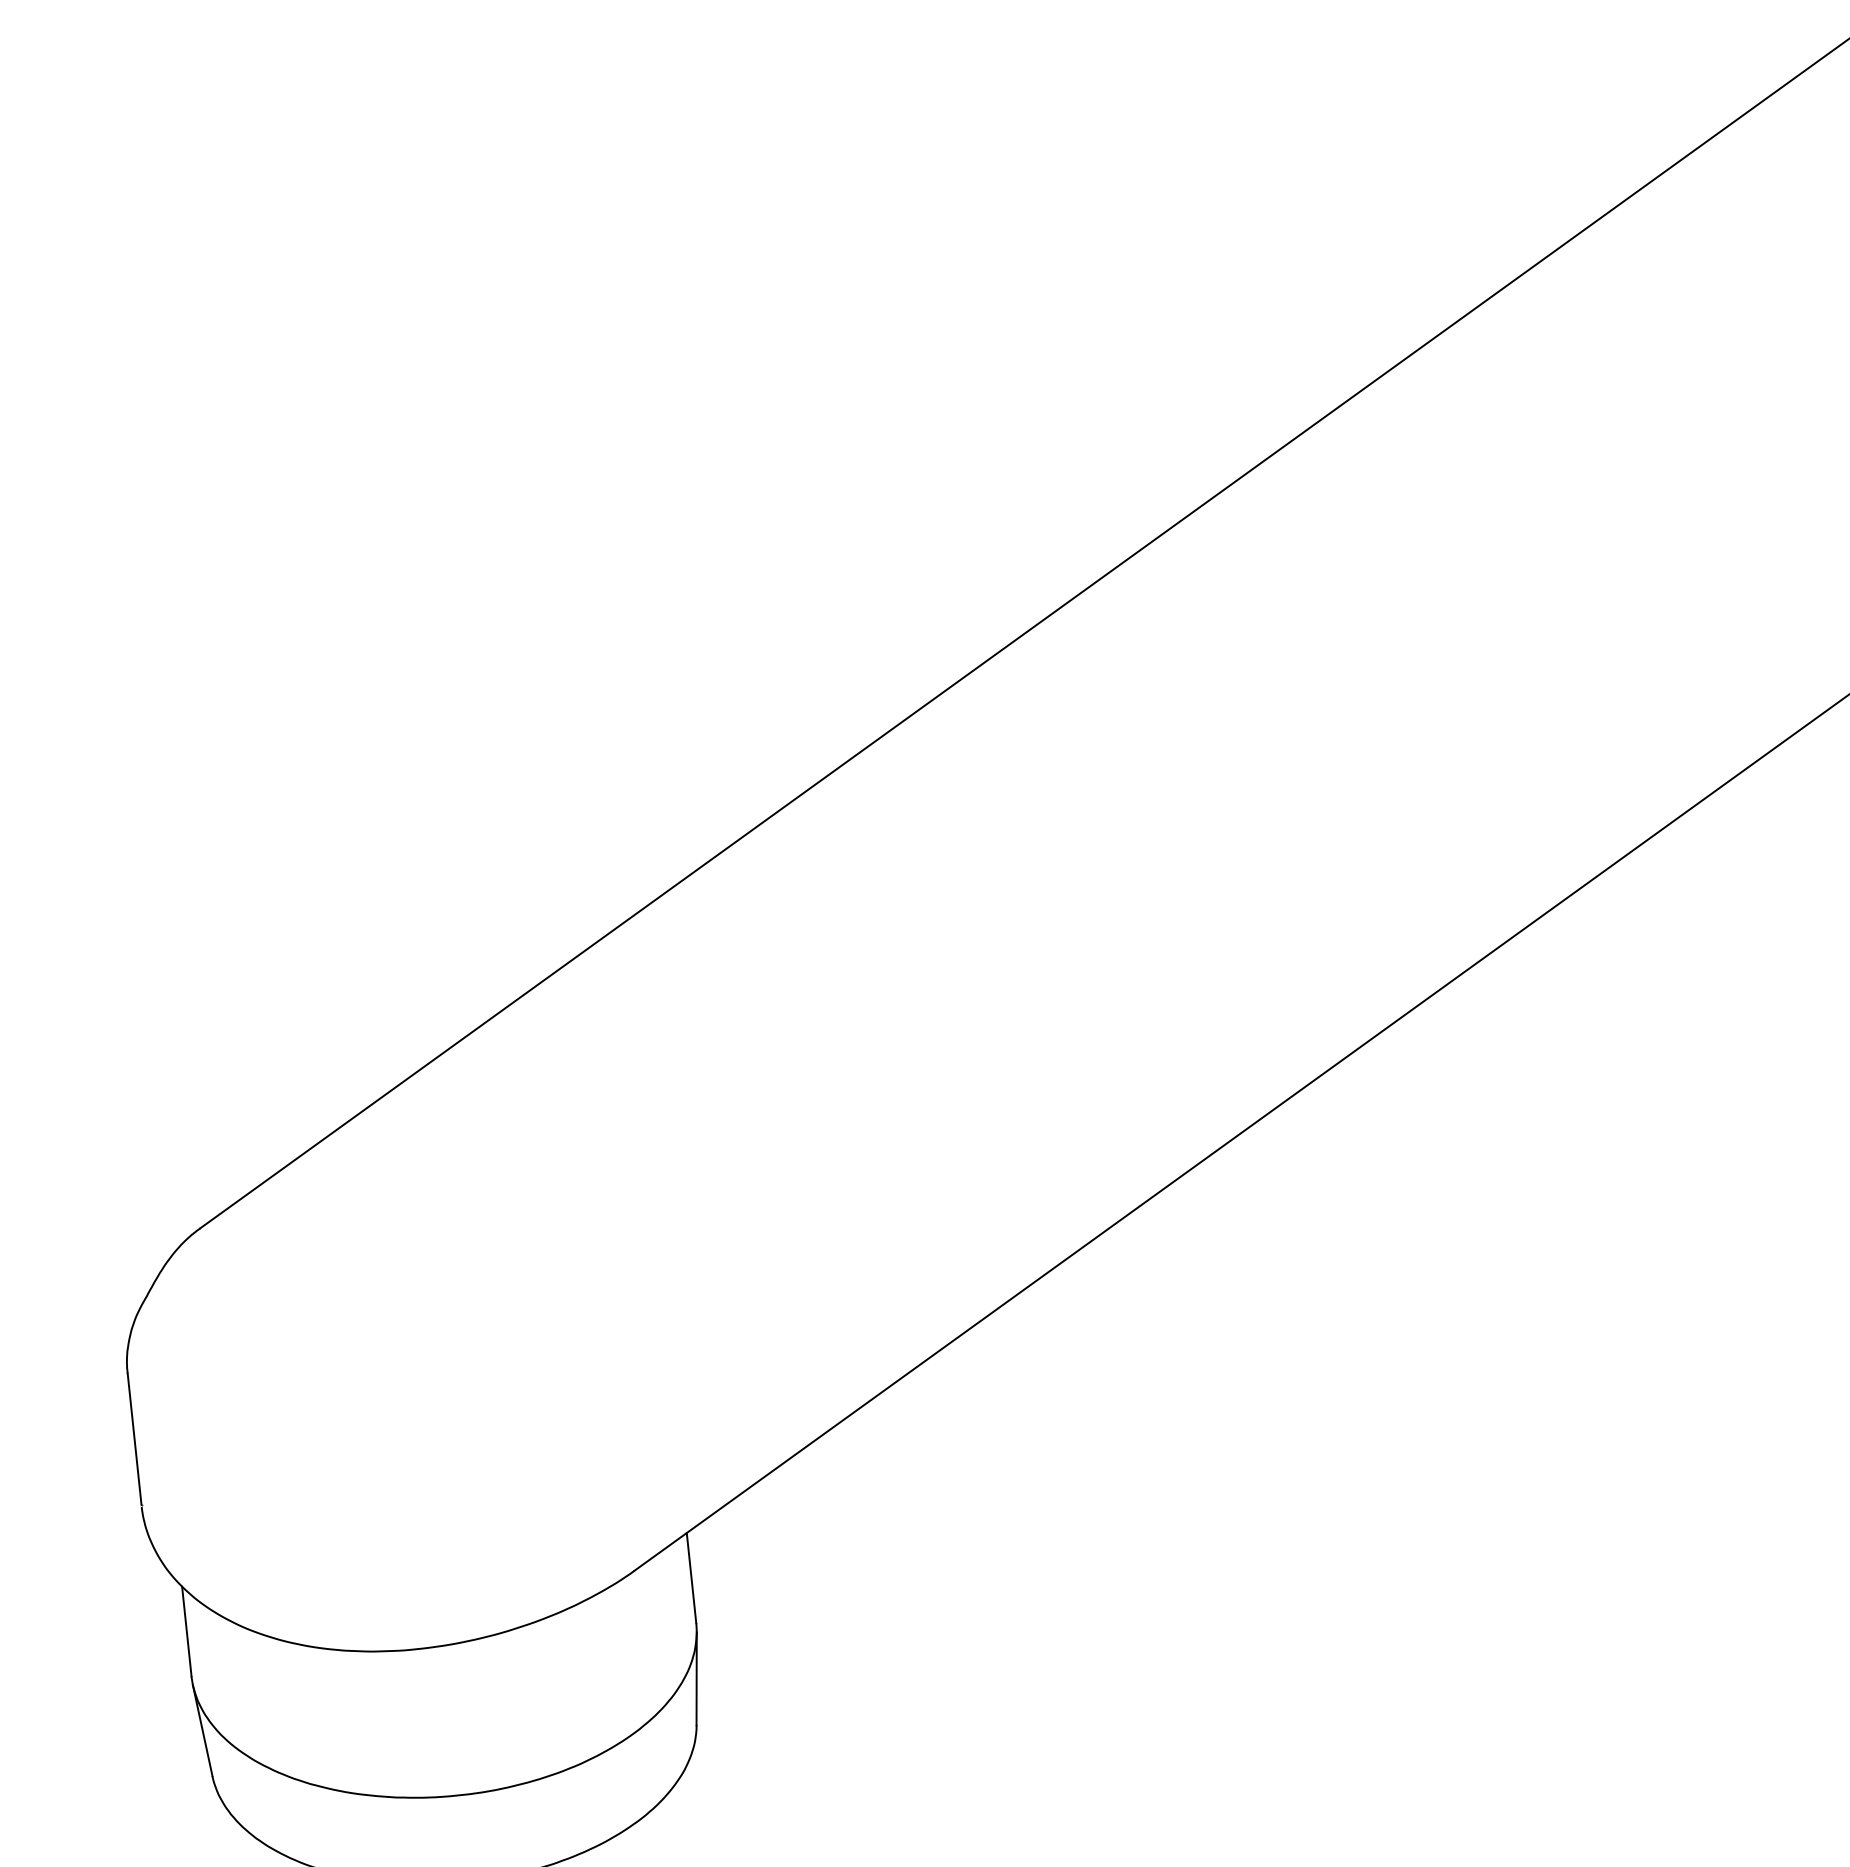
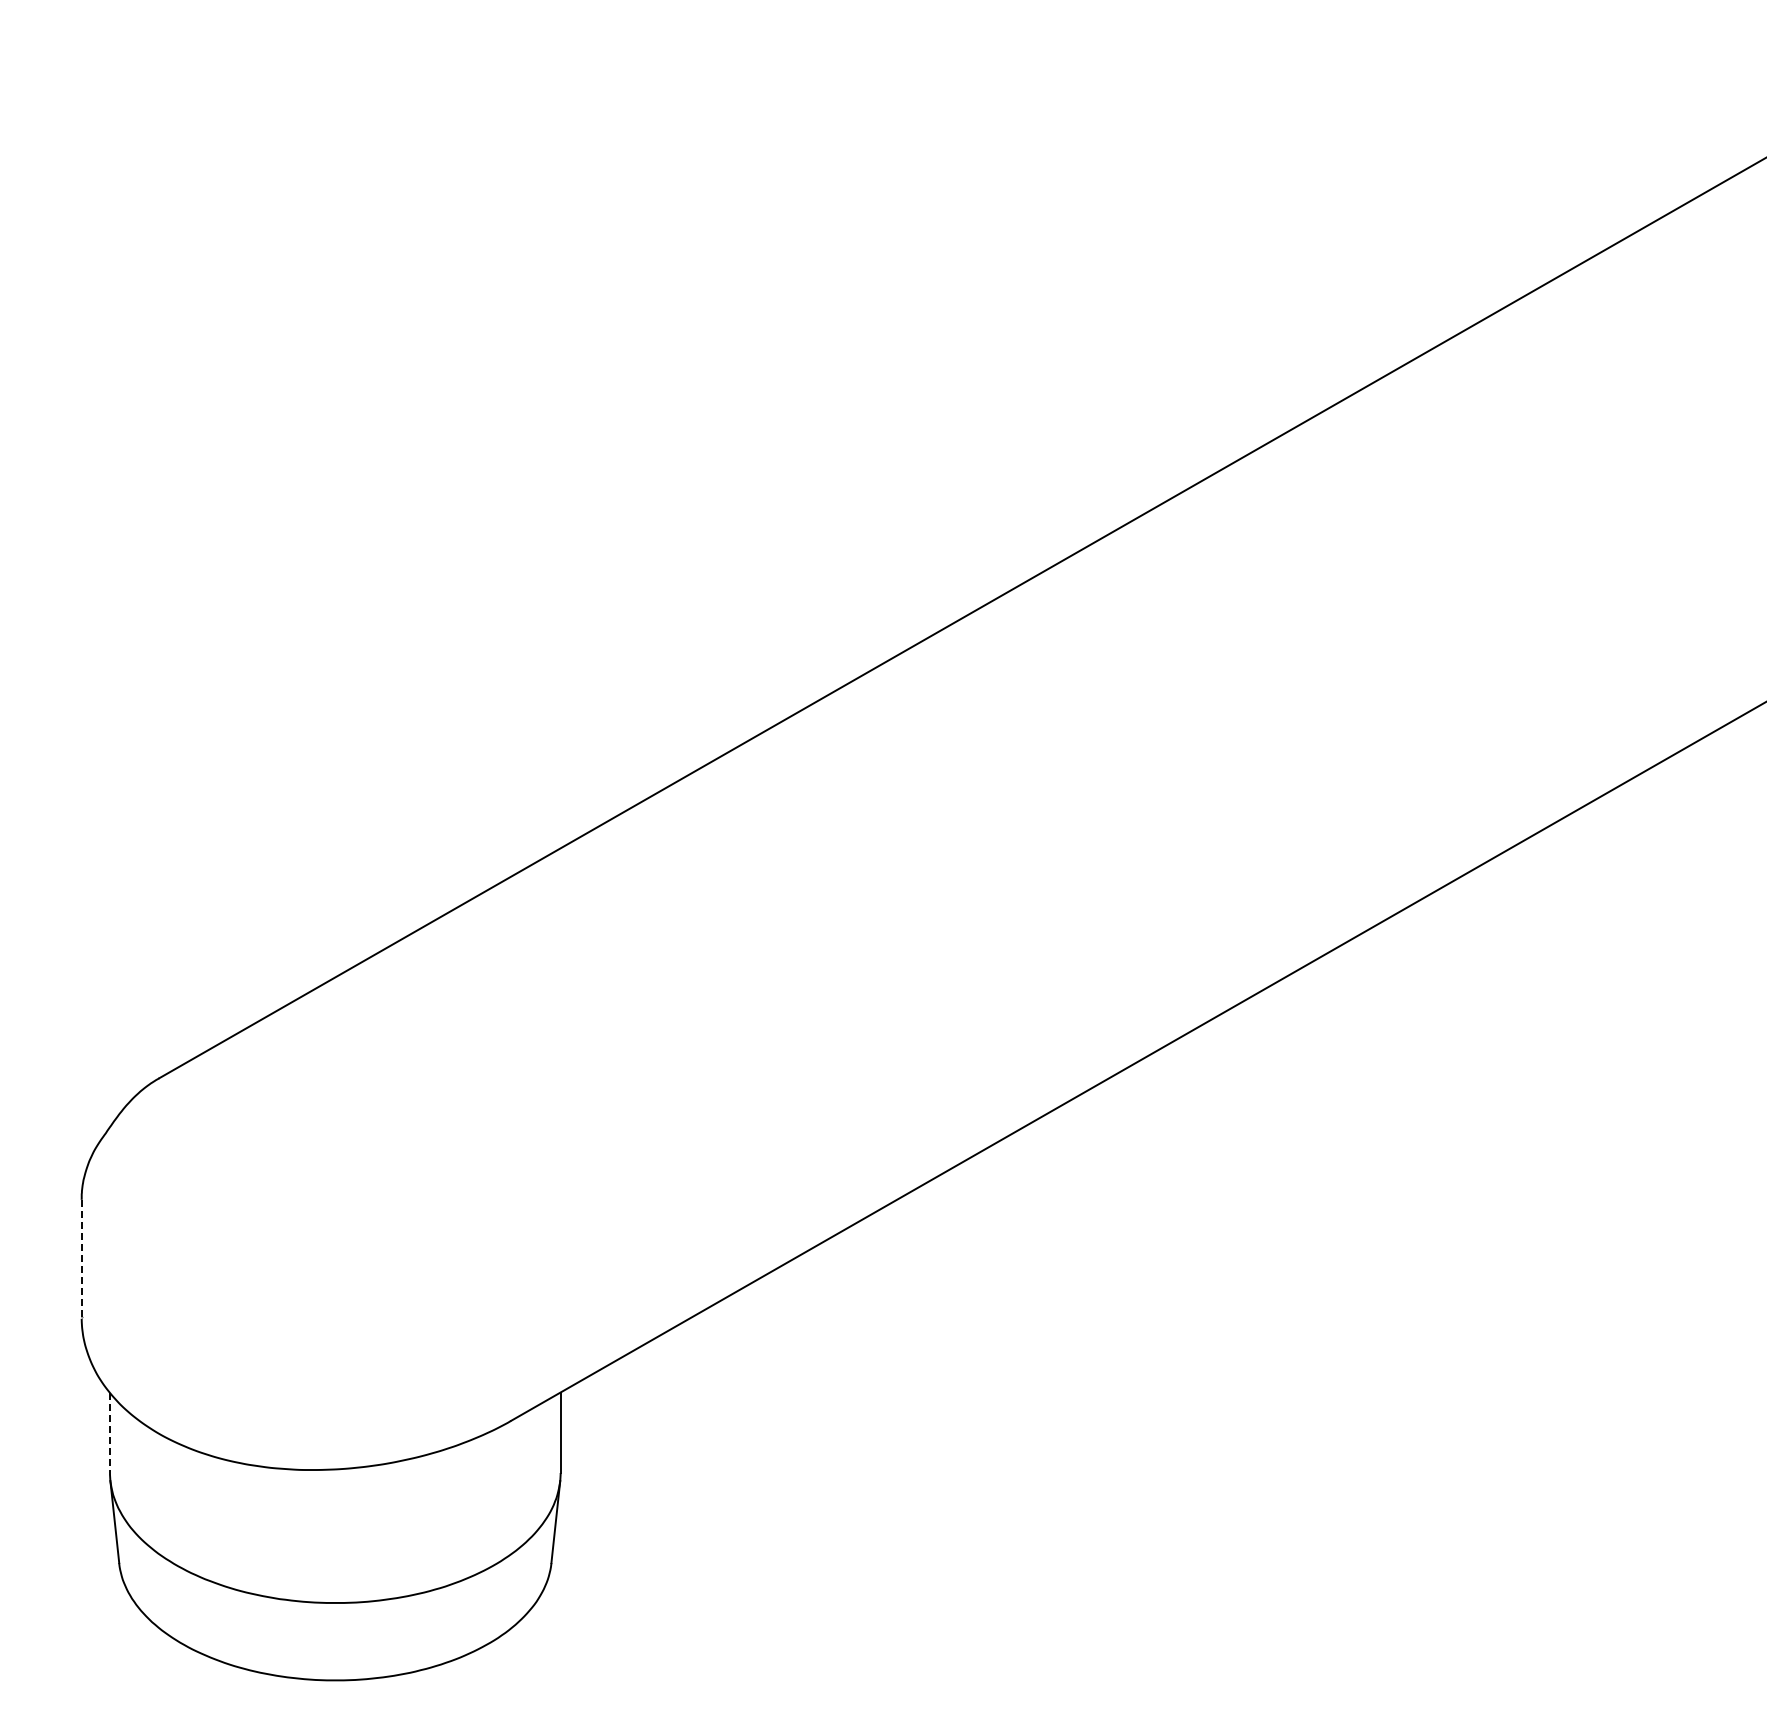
line: (134, 1439) -> (81, 1258), solid -> dashed
line: (187, 1631) -> (110, 1433), solid -> dashed

